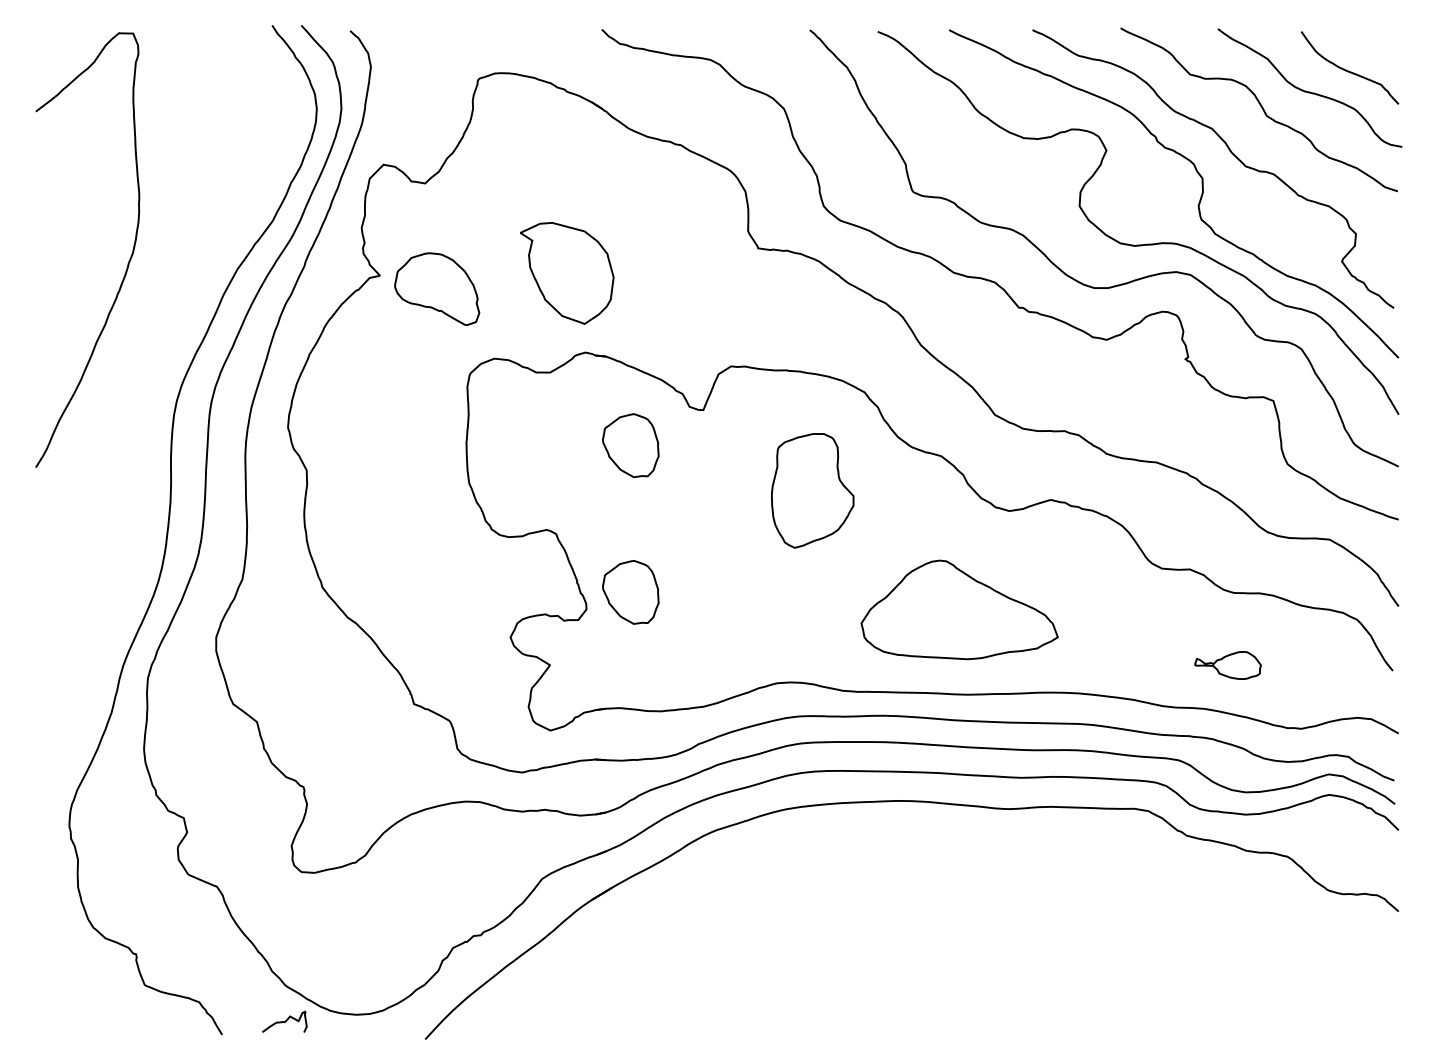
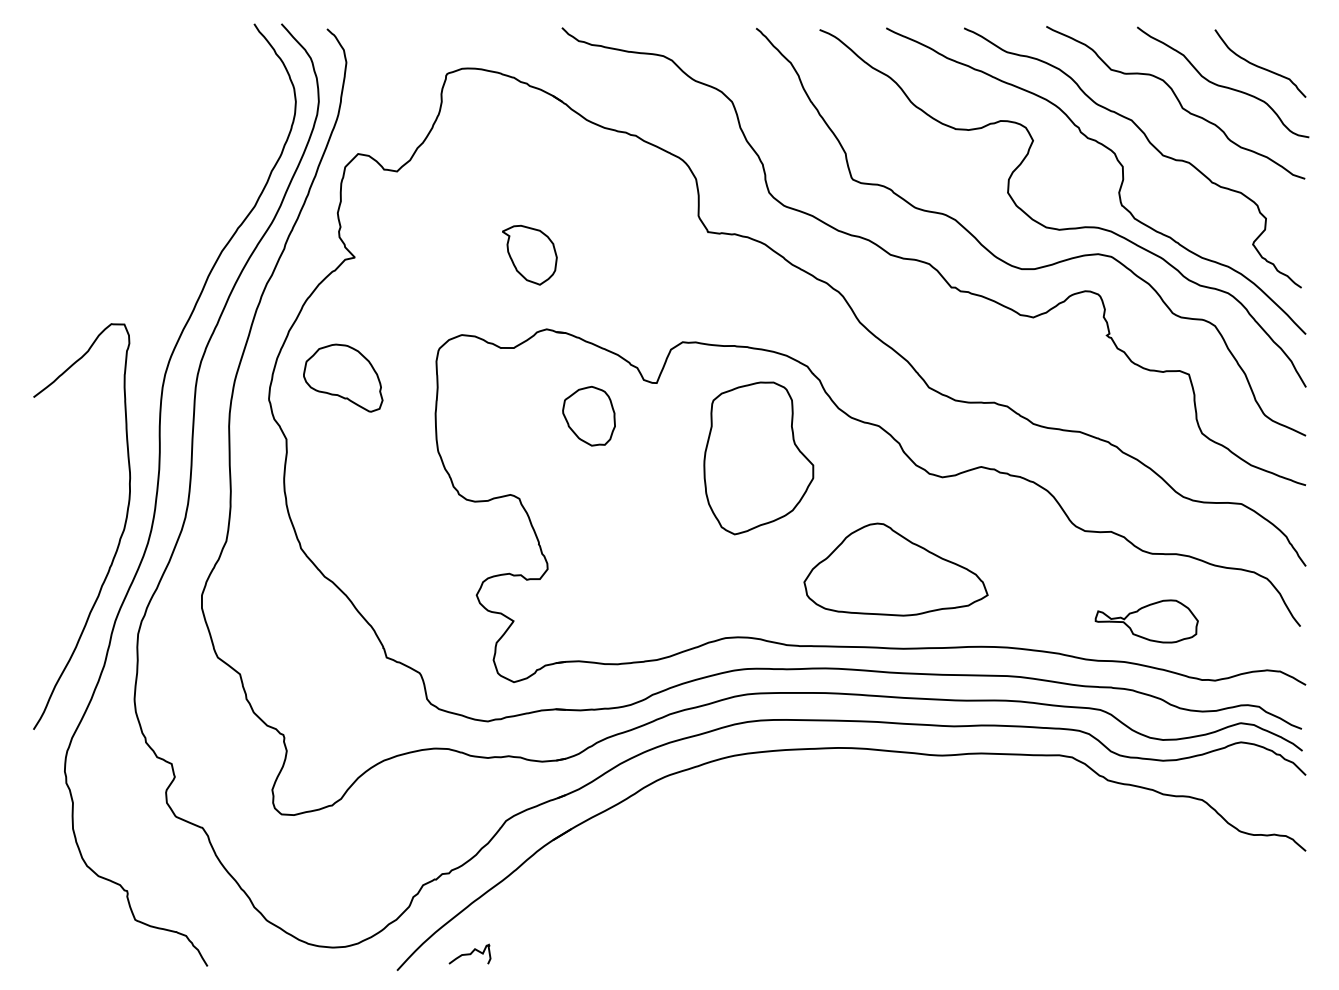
curve: (127, 262) -> (119, 538), moved
part: (567, 272) -> (529, 254), size x0.62
part: (437, 288) -> (343, 377), moved
part: (812, 490) -> (758, 458), size x1.43
part: (630, 592) -> (588, 553), removed
part: (1227, 665) -> (1146, 621), size x1.67
curve: (284, 1021) -> (469, 953), moved

